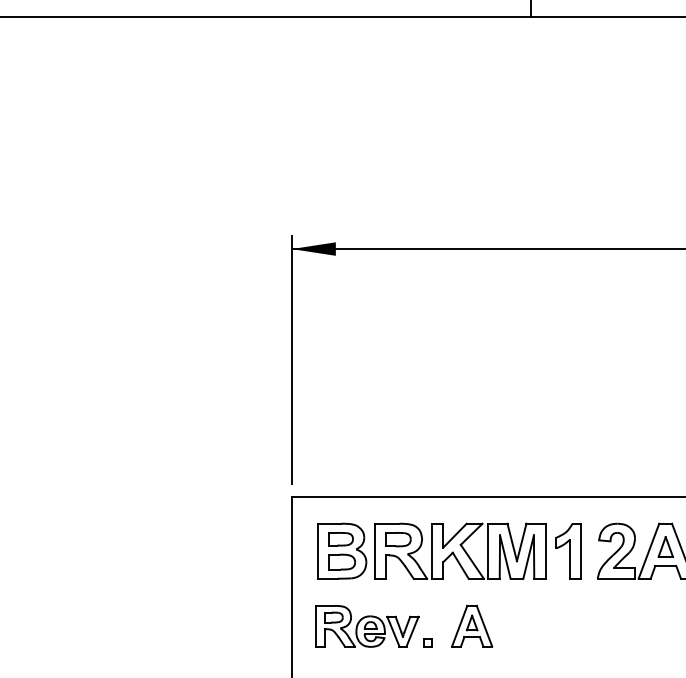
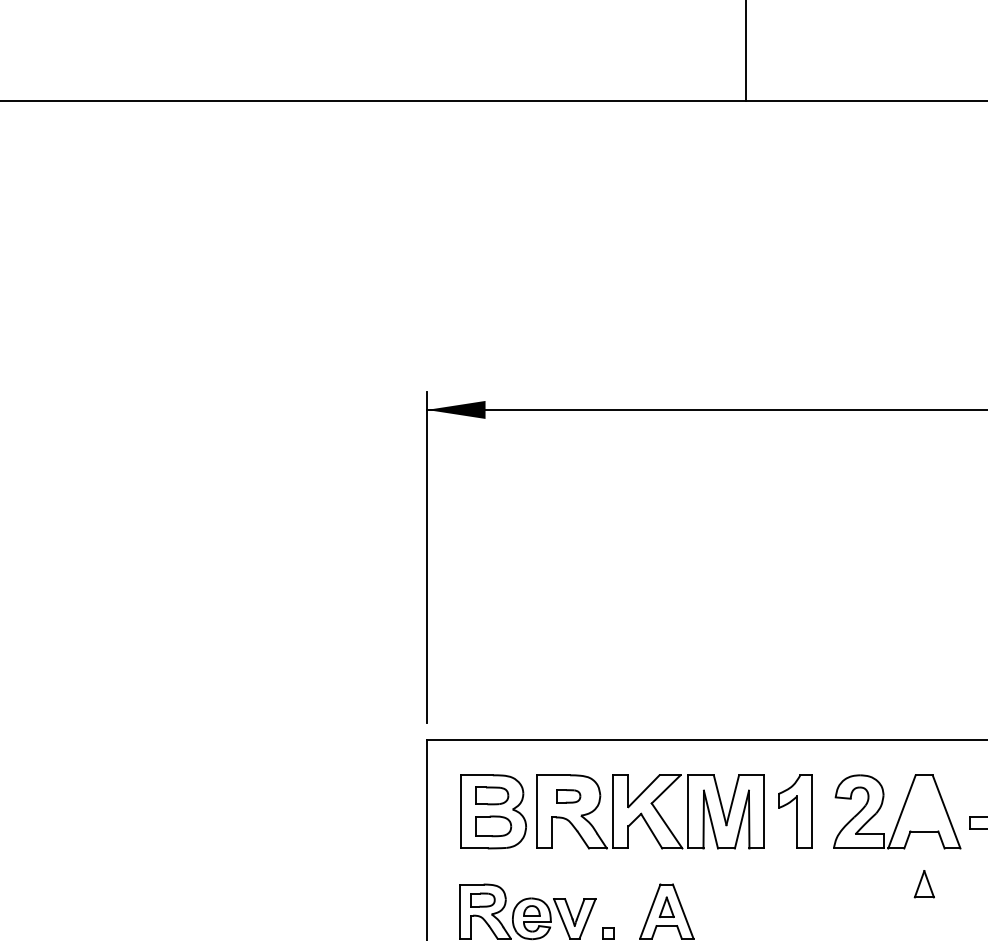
part: (398, 539) -> (568, 796), size x0.7
part: (665, 547) -> (923, 884), moved

